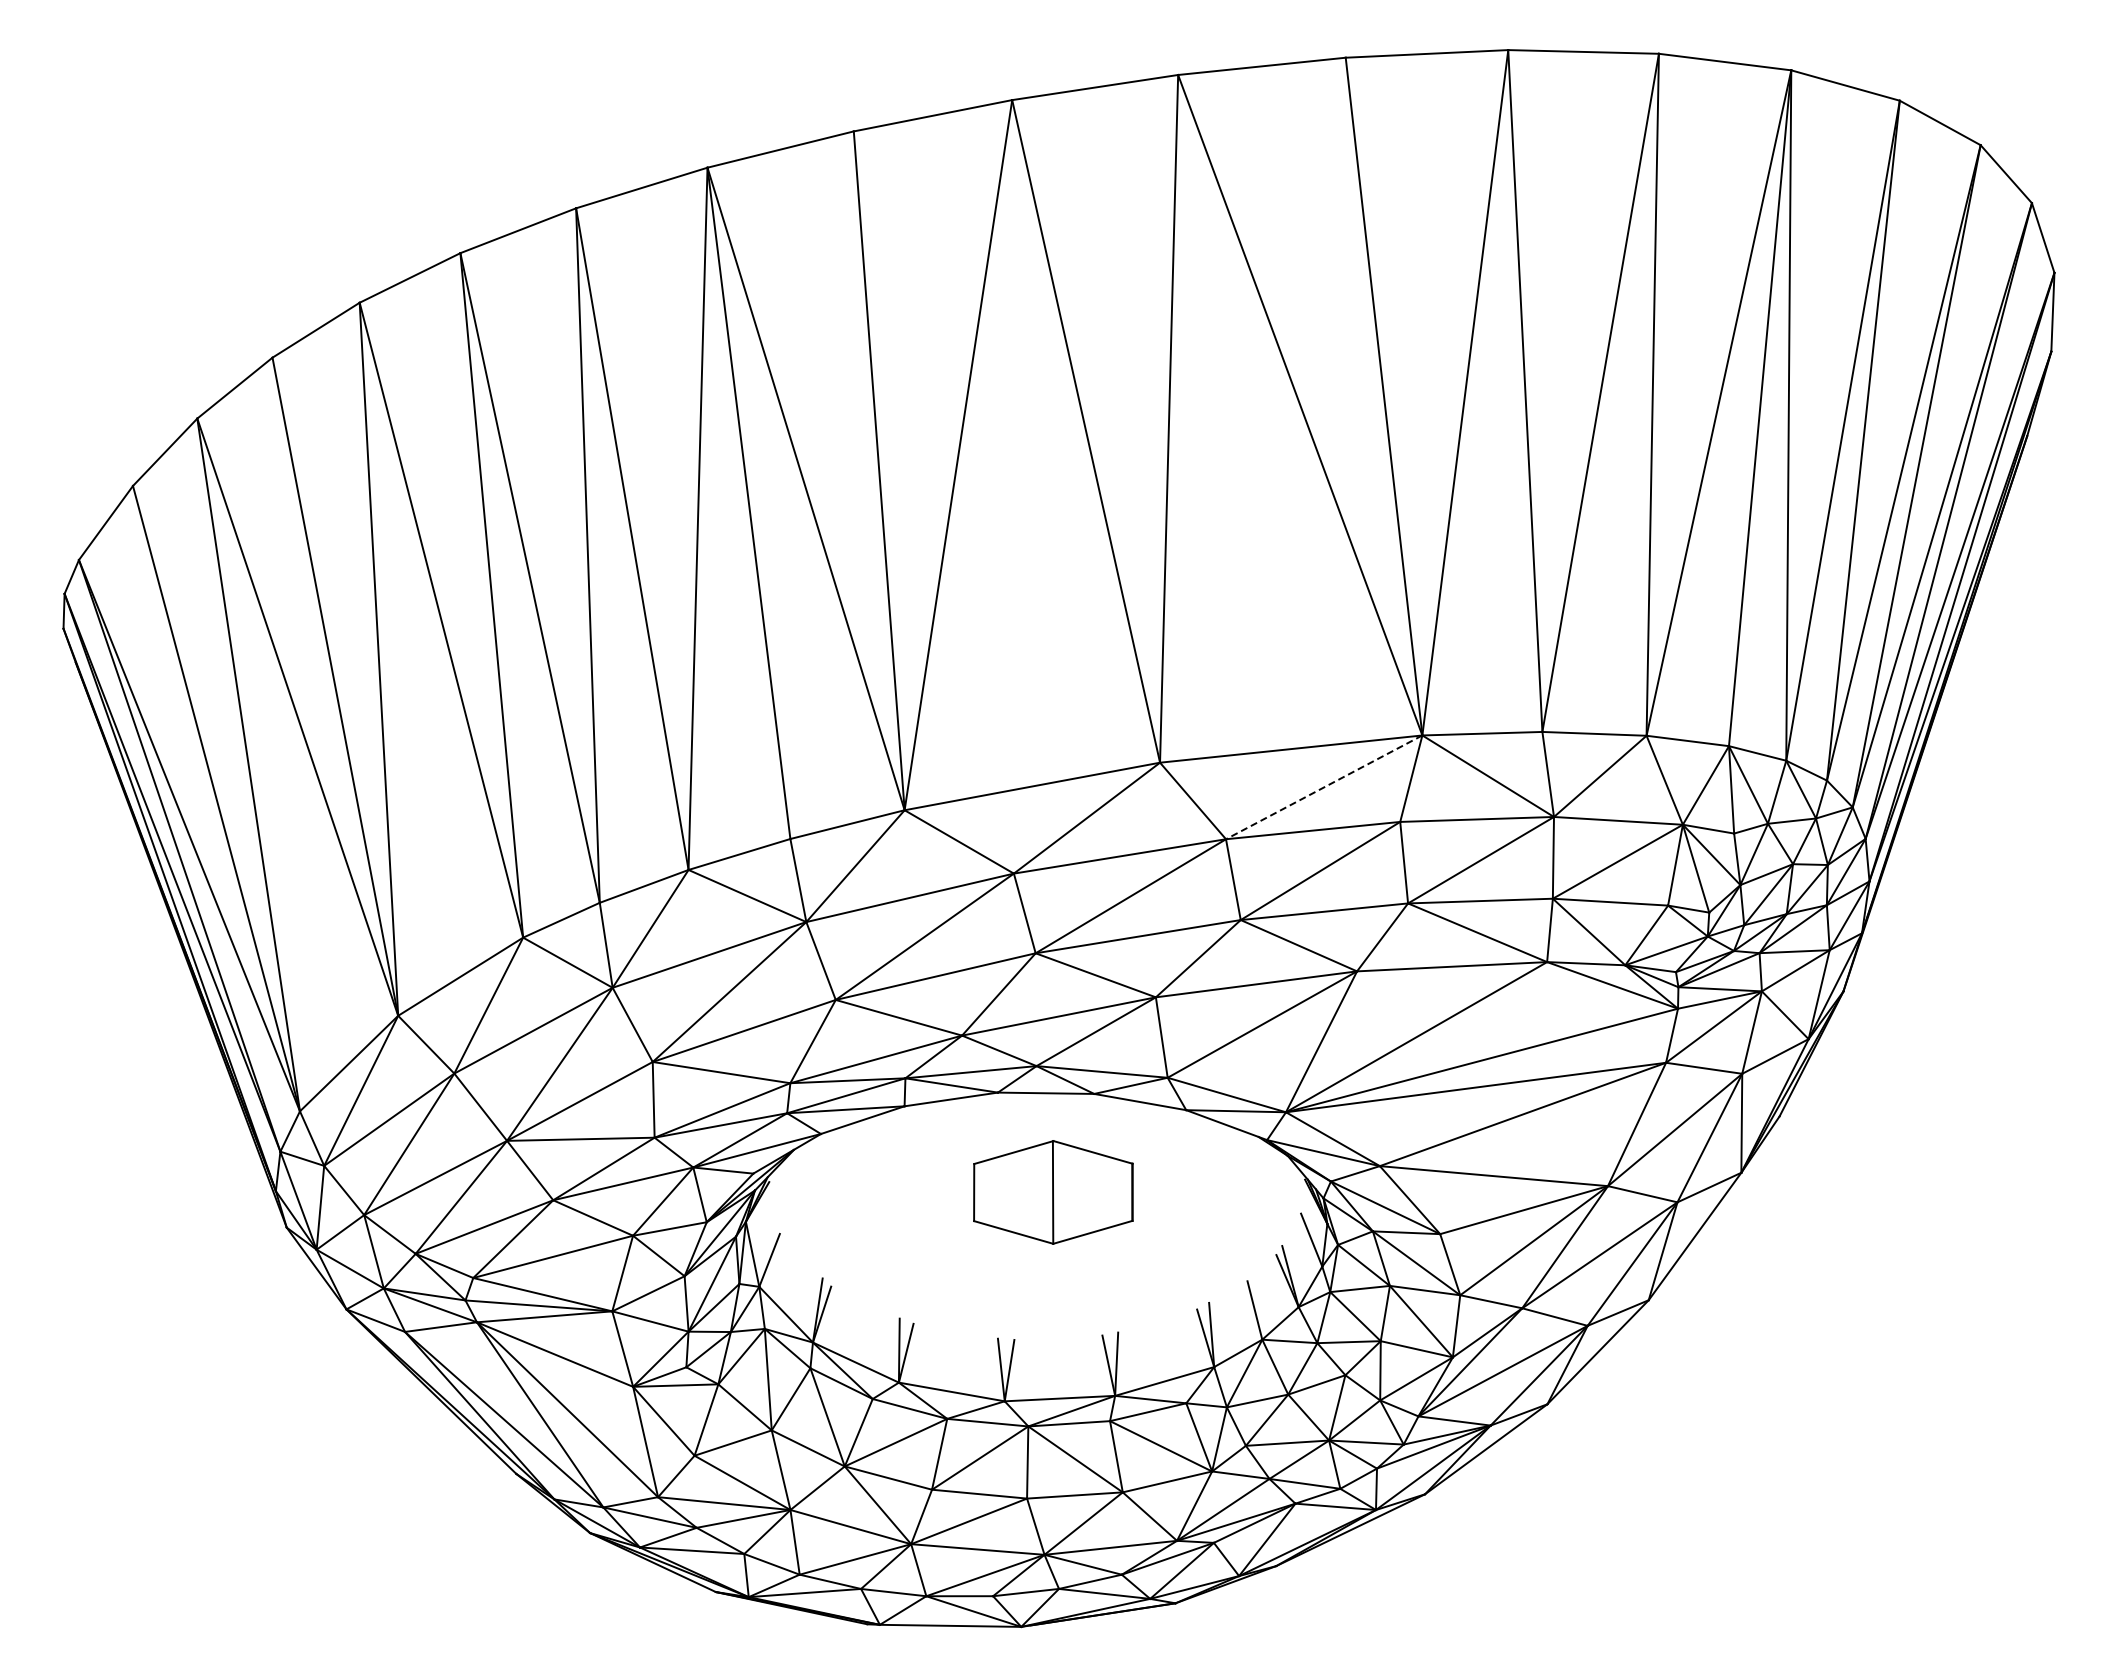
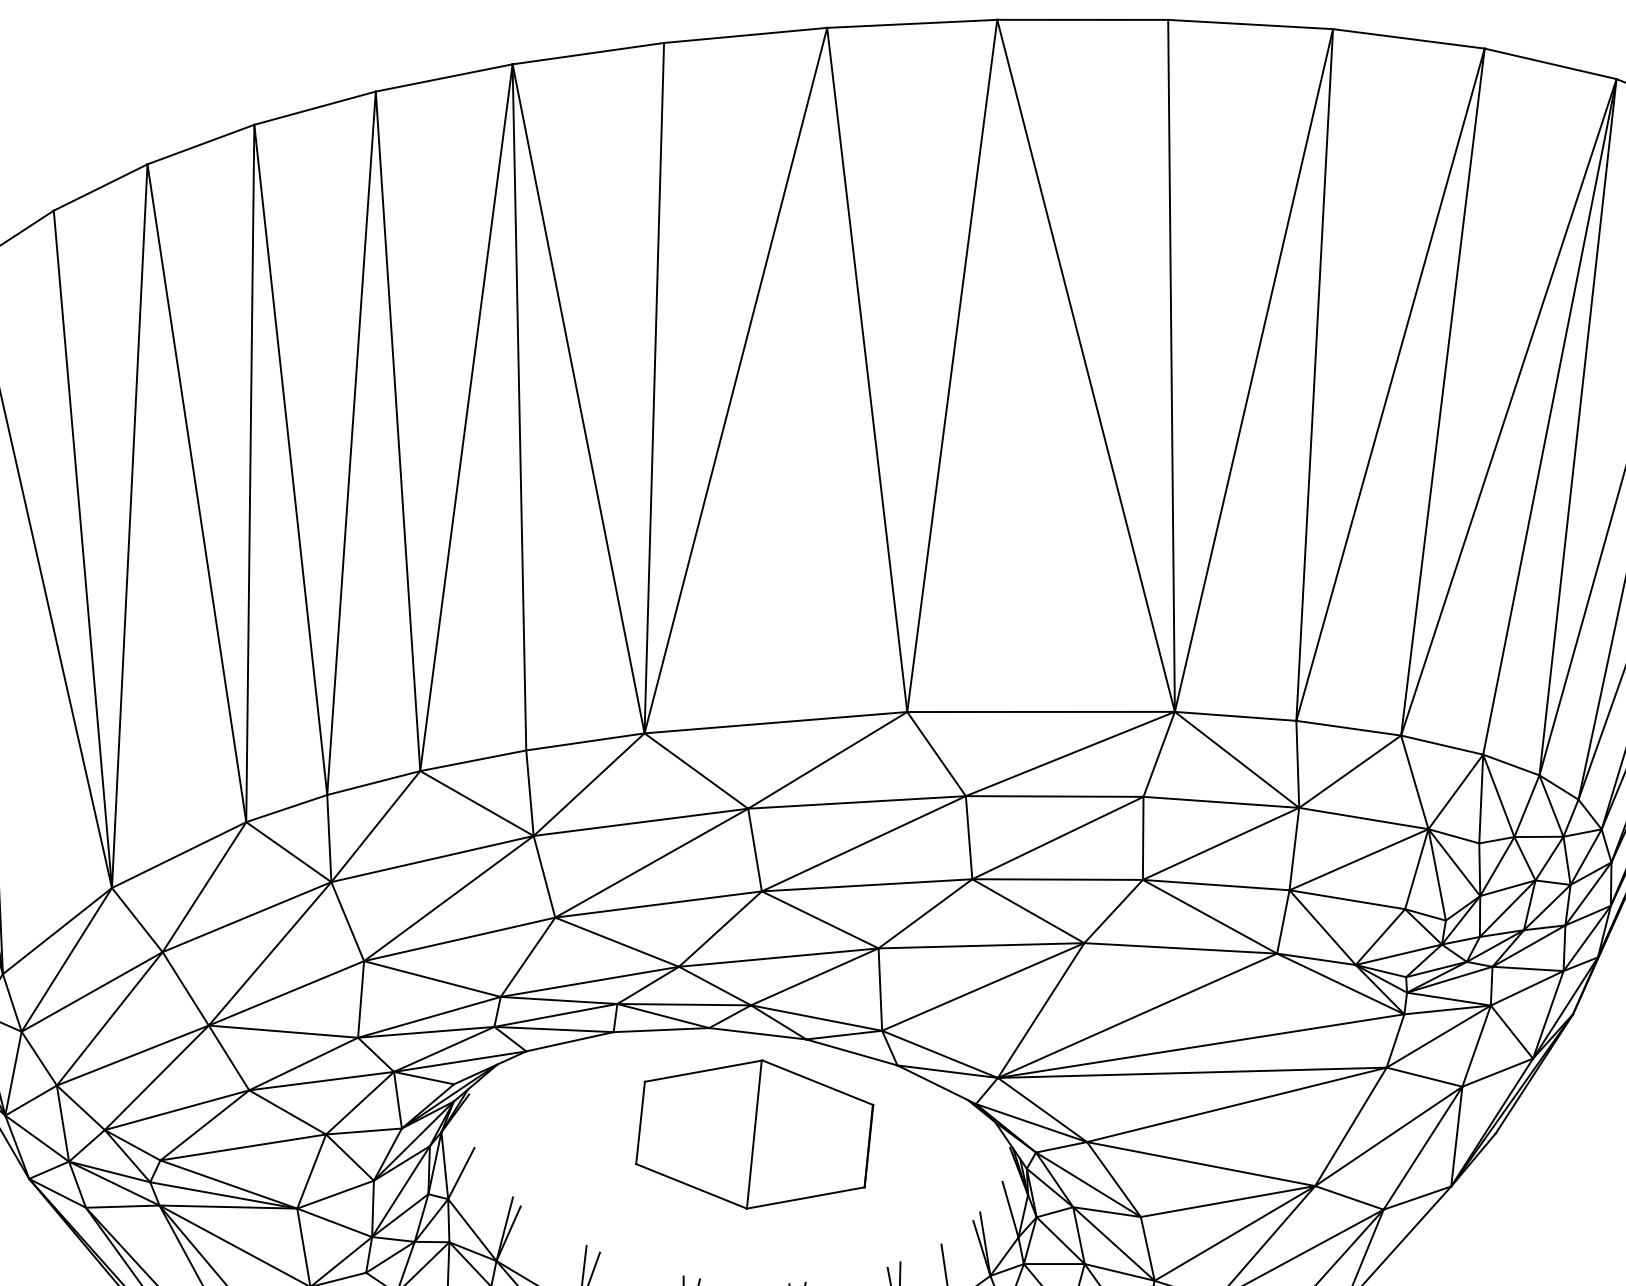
line: (1323, 787) -> (1069, 754), dashed -> solid
part: (1053, 1192) -> (754, 1134), size x1.43

